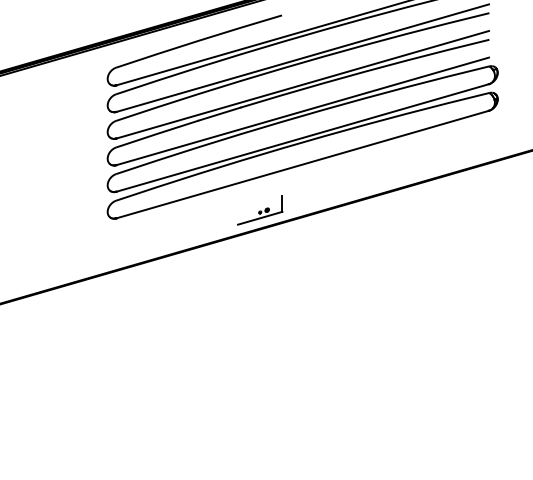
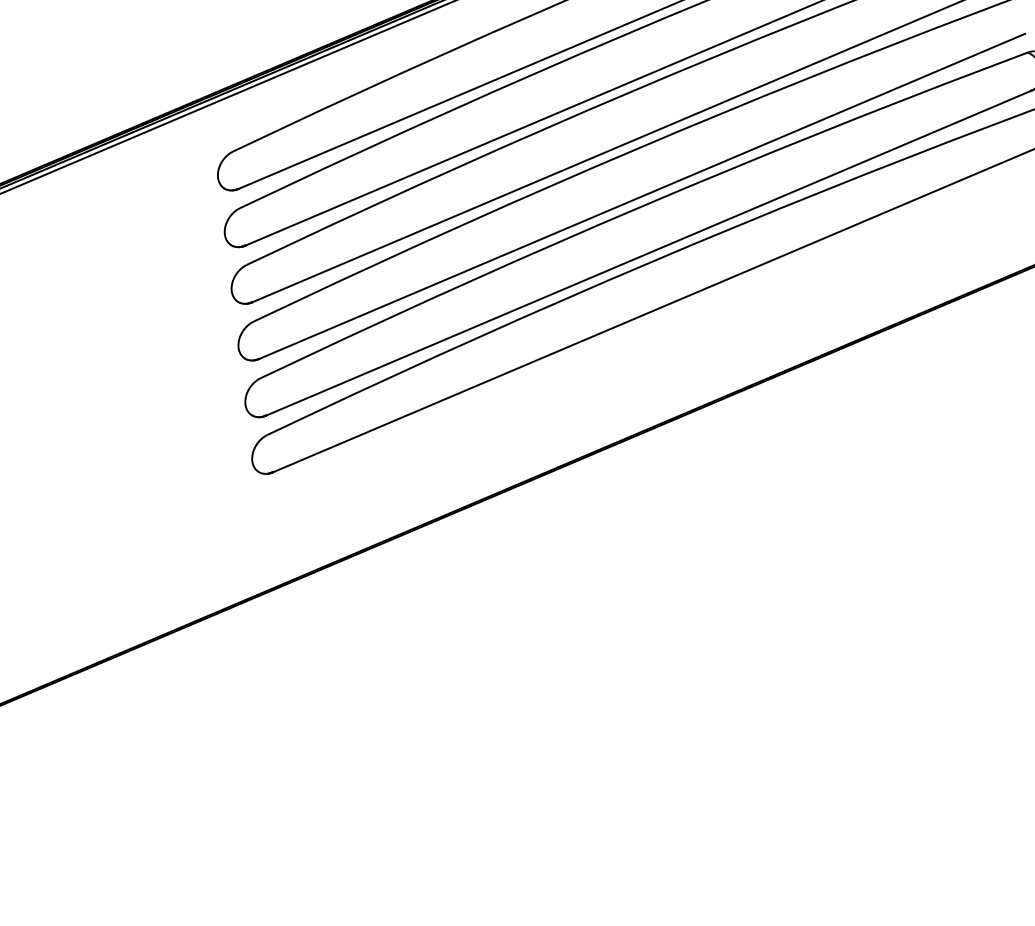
part: (260, 210) -> (577, 418), removed

